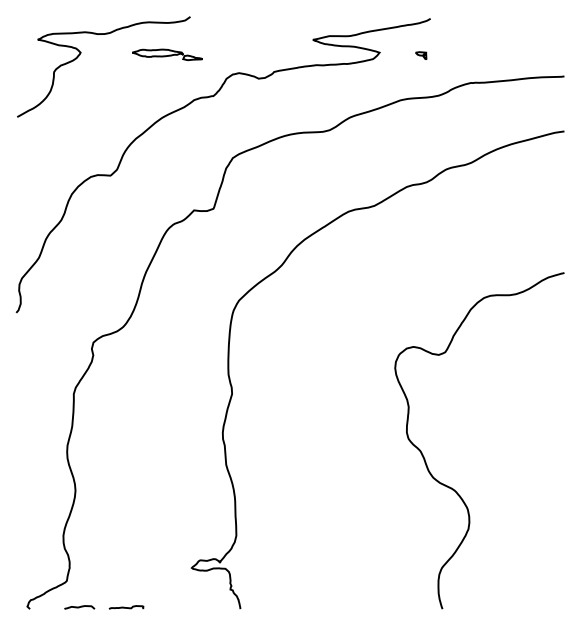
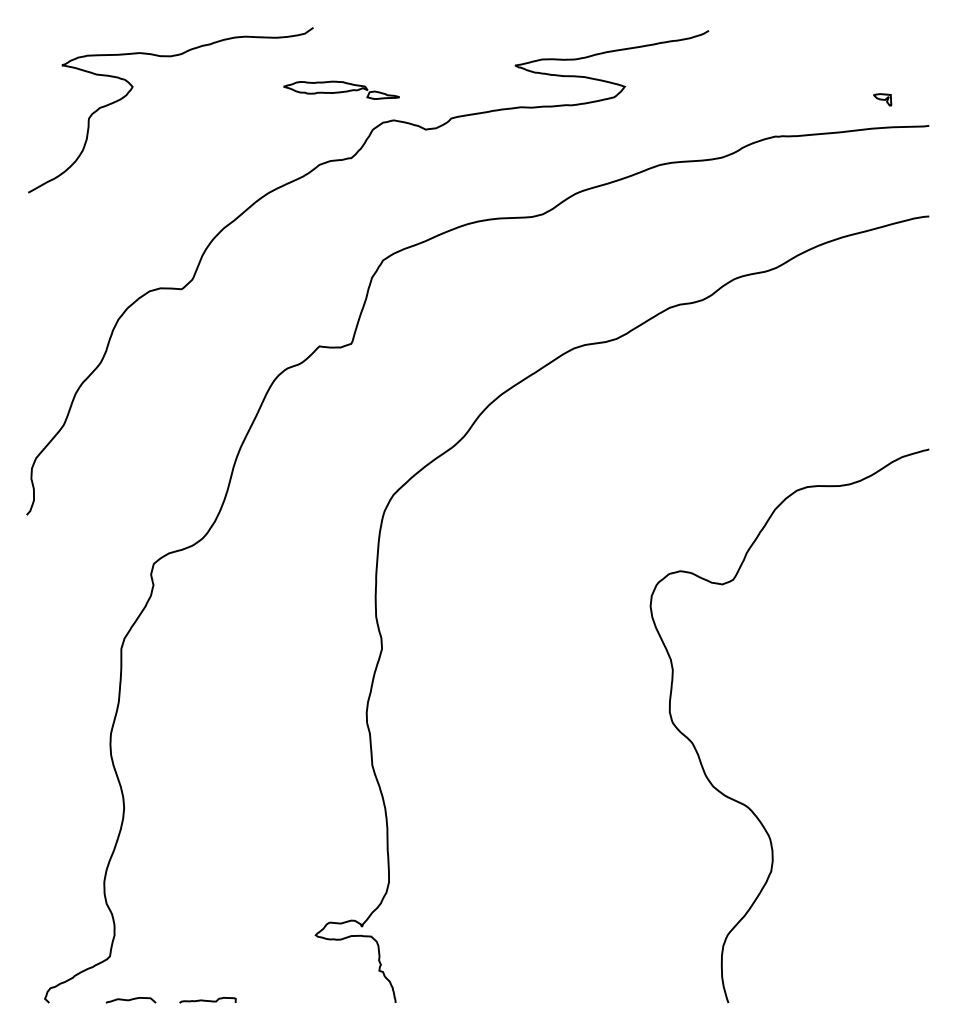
part: (167, 54) -> (341, 89), moved
part: (421, 55) -> (883, 99), moved

